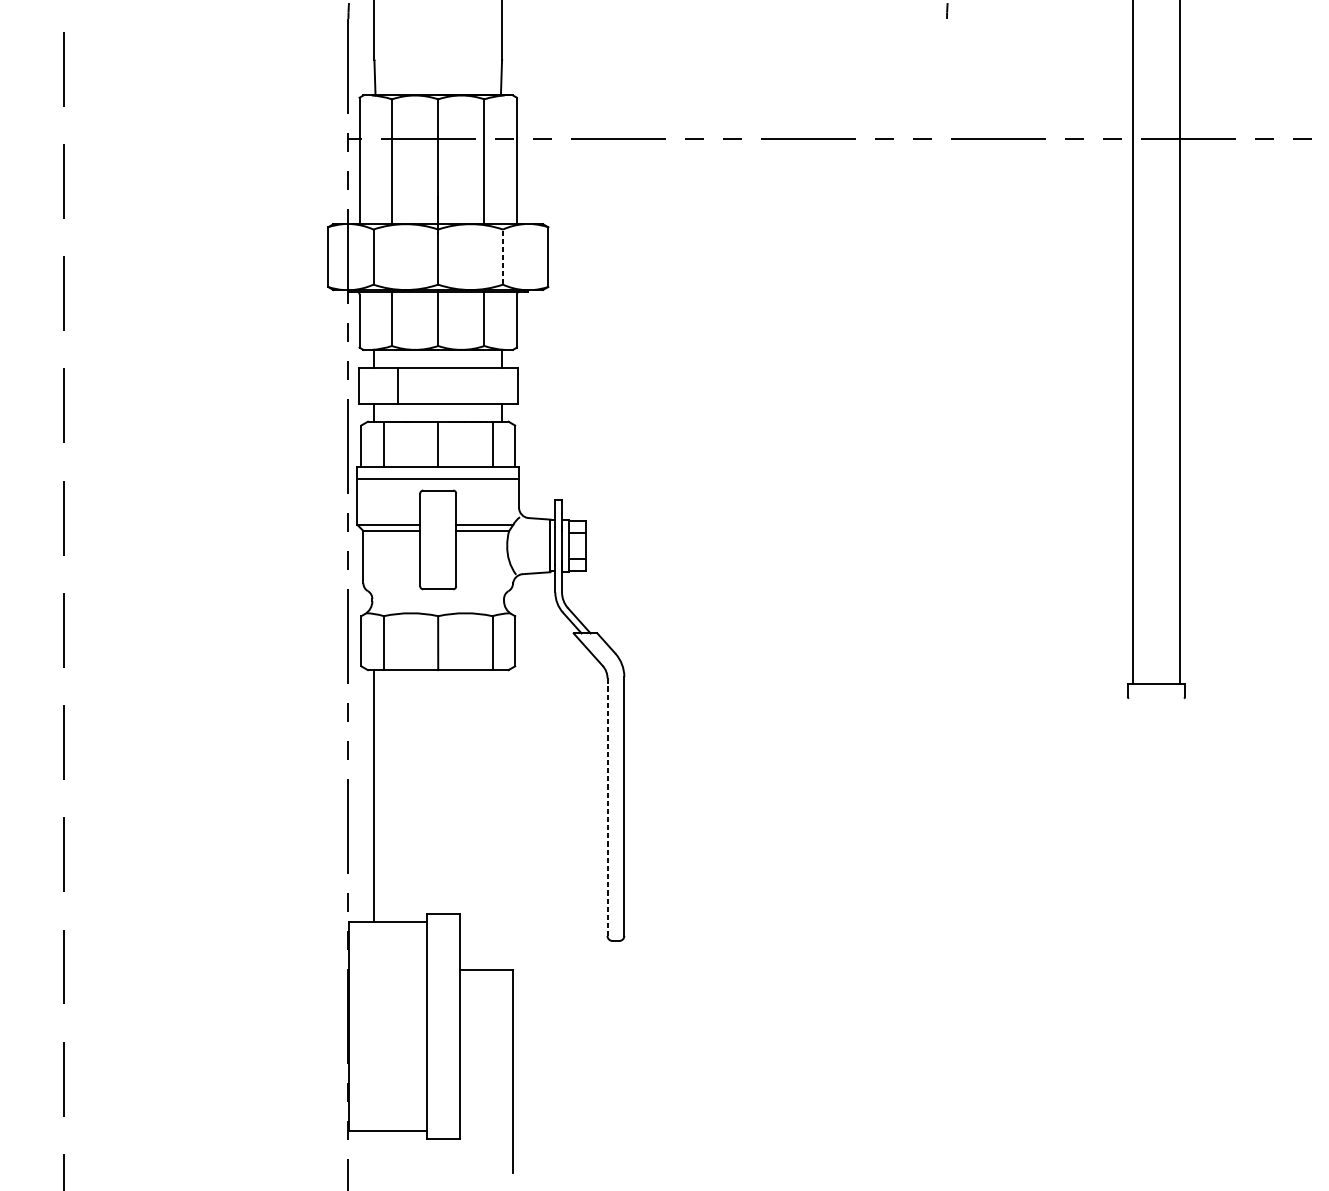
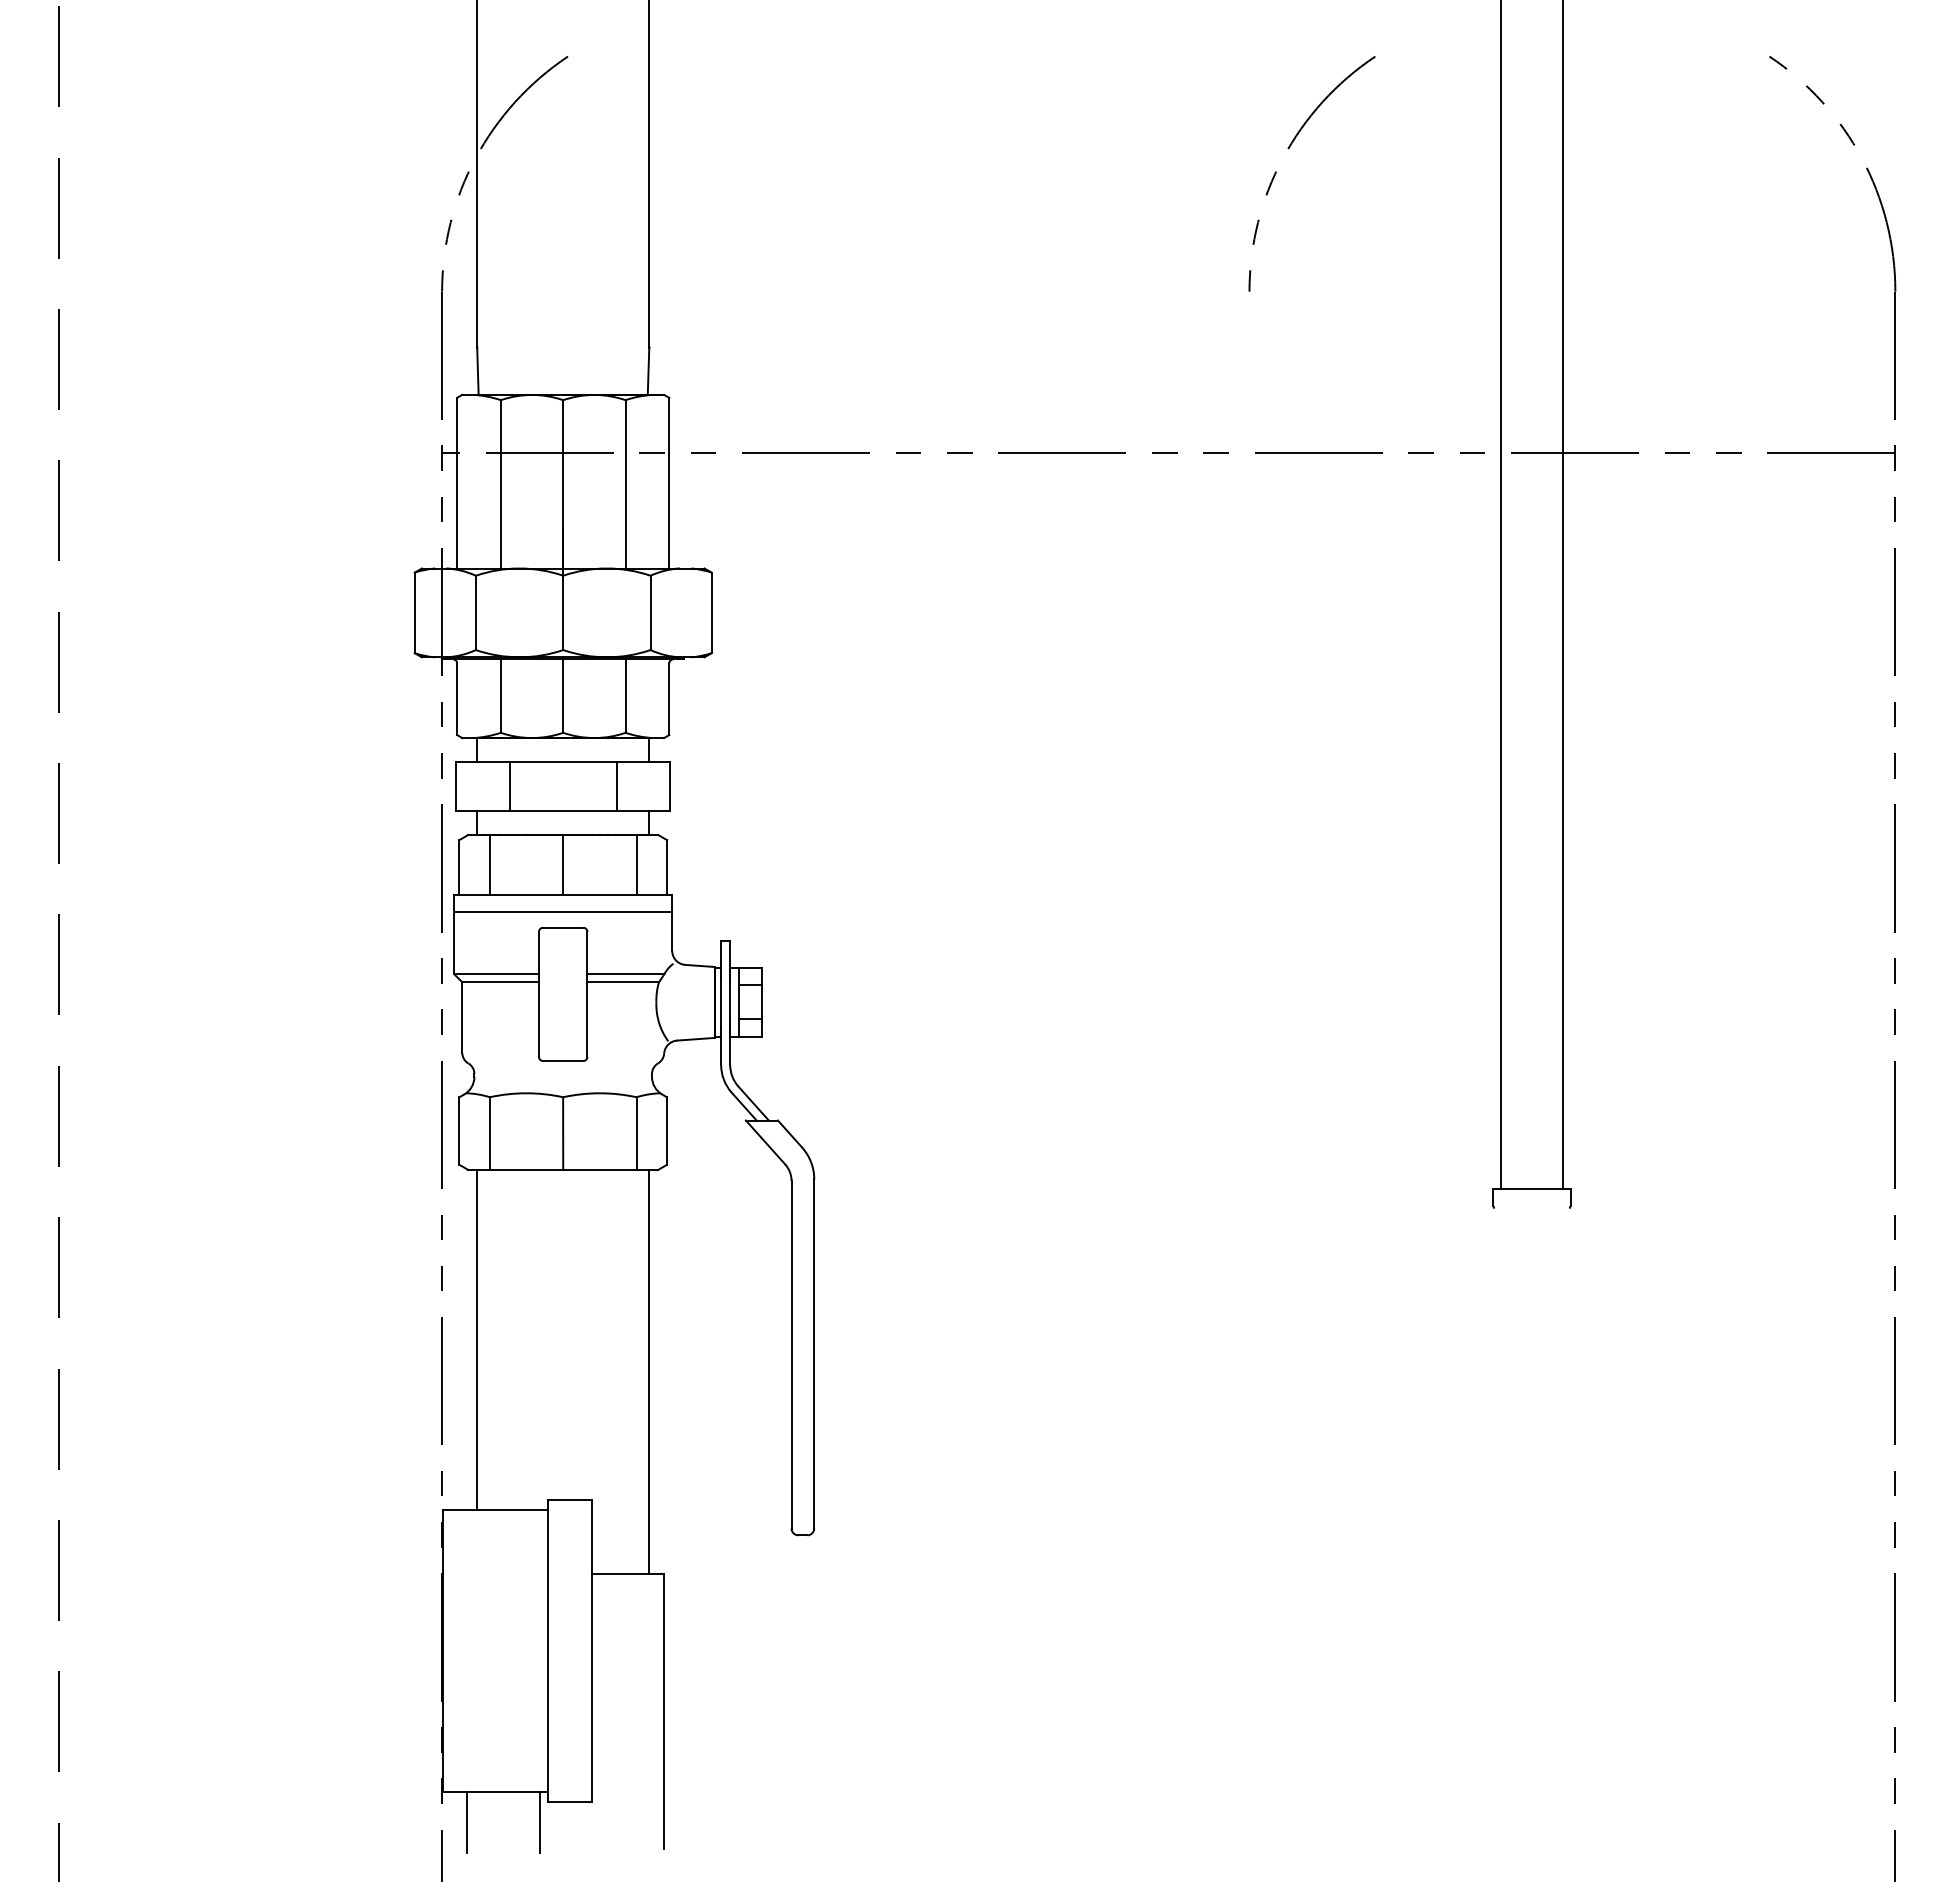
line: (502, 256) -> (650, 612), dashed -> solid
line: (477, 385) -> (616, 786), added
line: (607, 806) -> (791, 1354), dashed -> solid
line: (502, 819) -> (649, 1371), added
line: (367, 1153) -> (467, 1822), added
line: (420, 1153) -> (539, 1822), added

